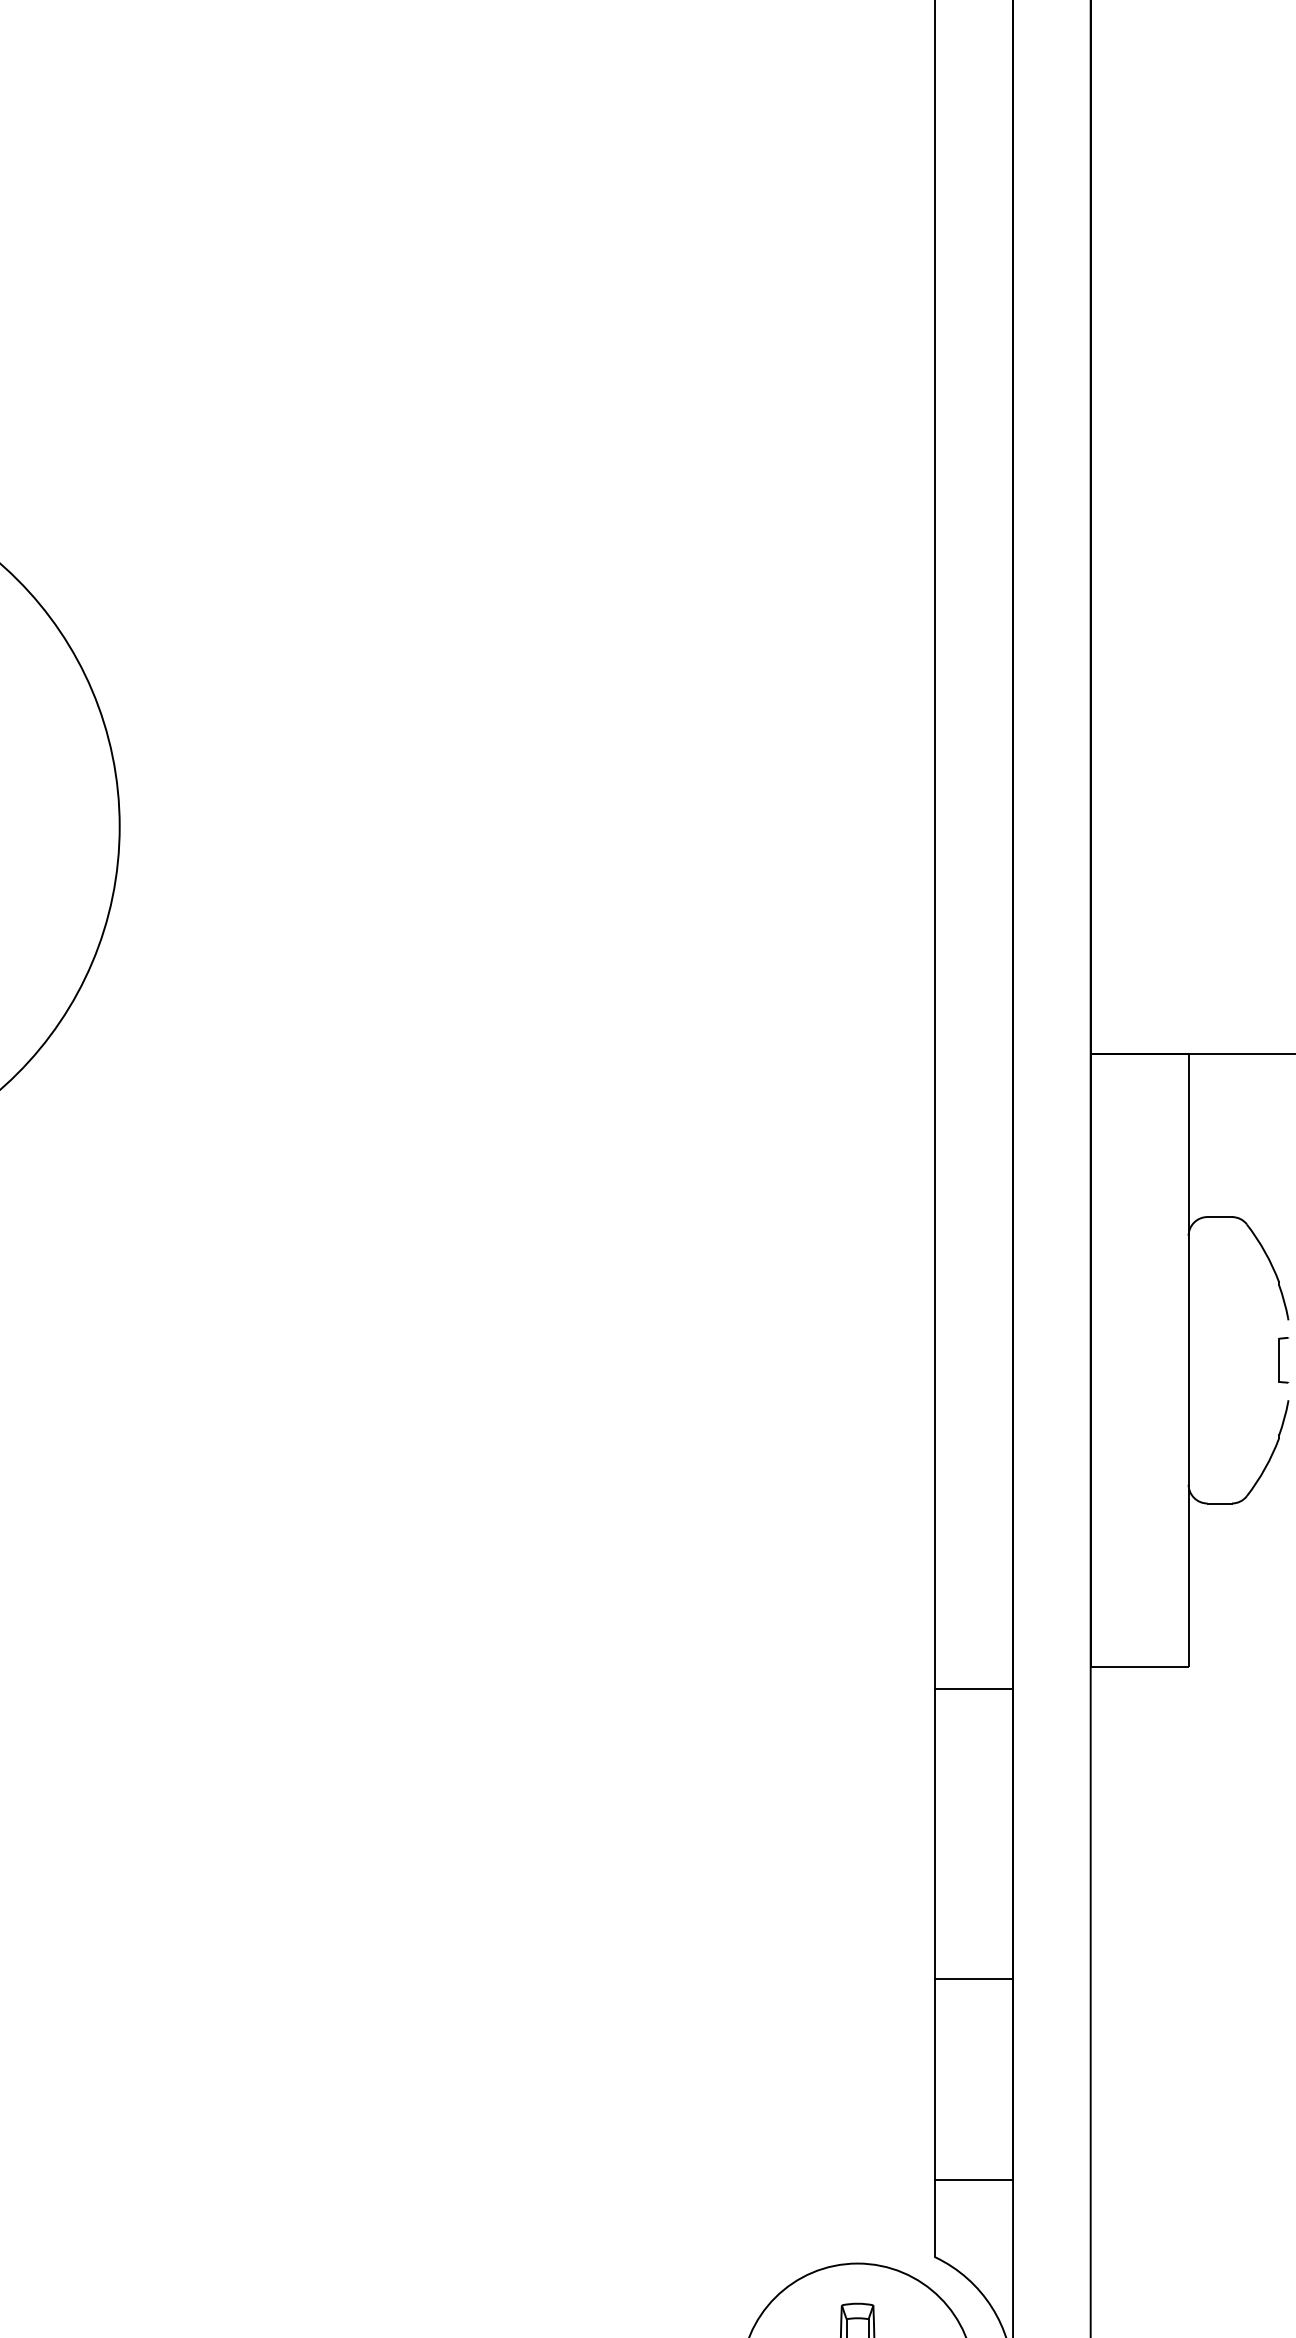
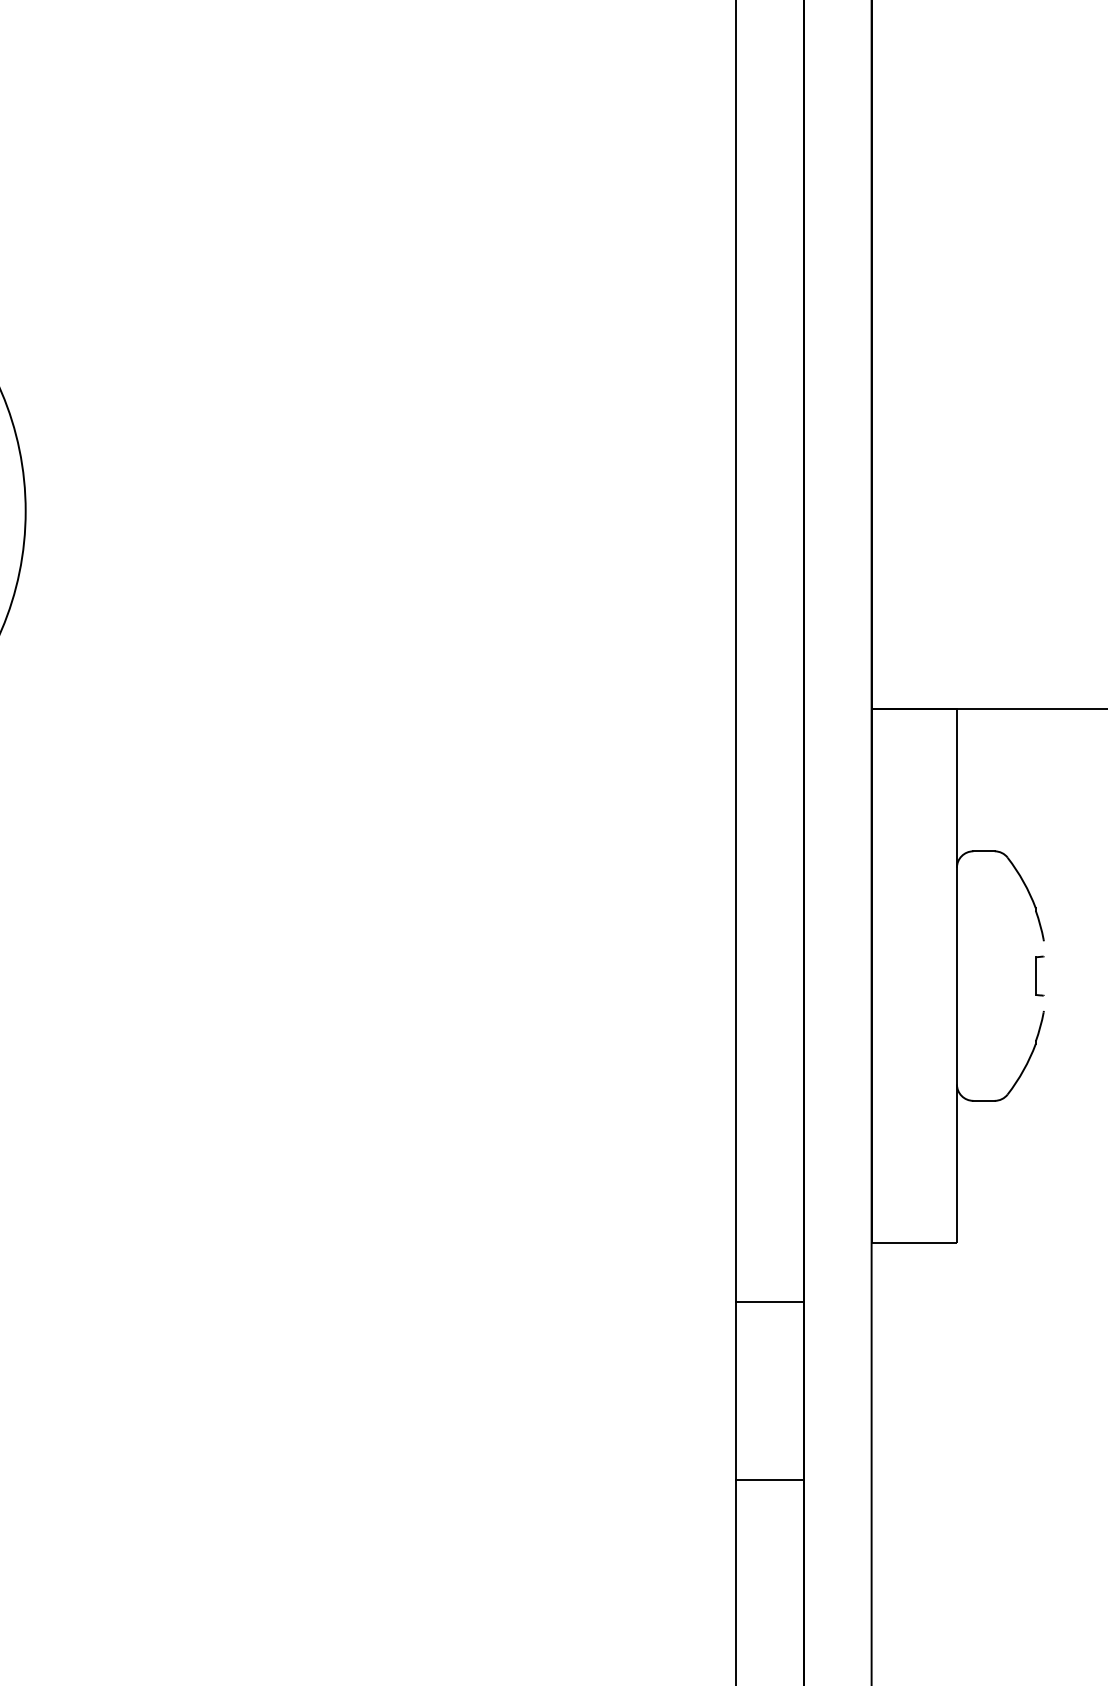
line: (974, 1688) -> (770, 1302), moved
line: (974, 1979) -> (770, 1479), moved

